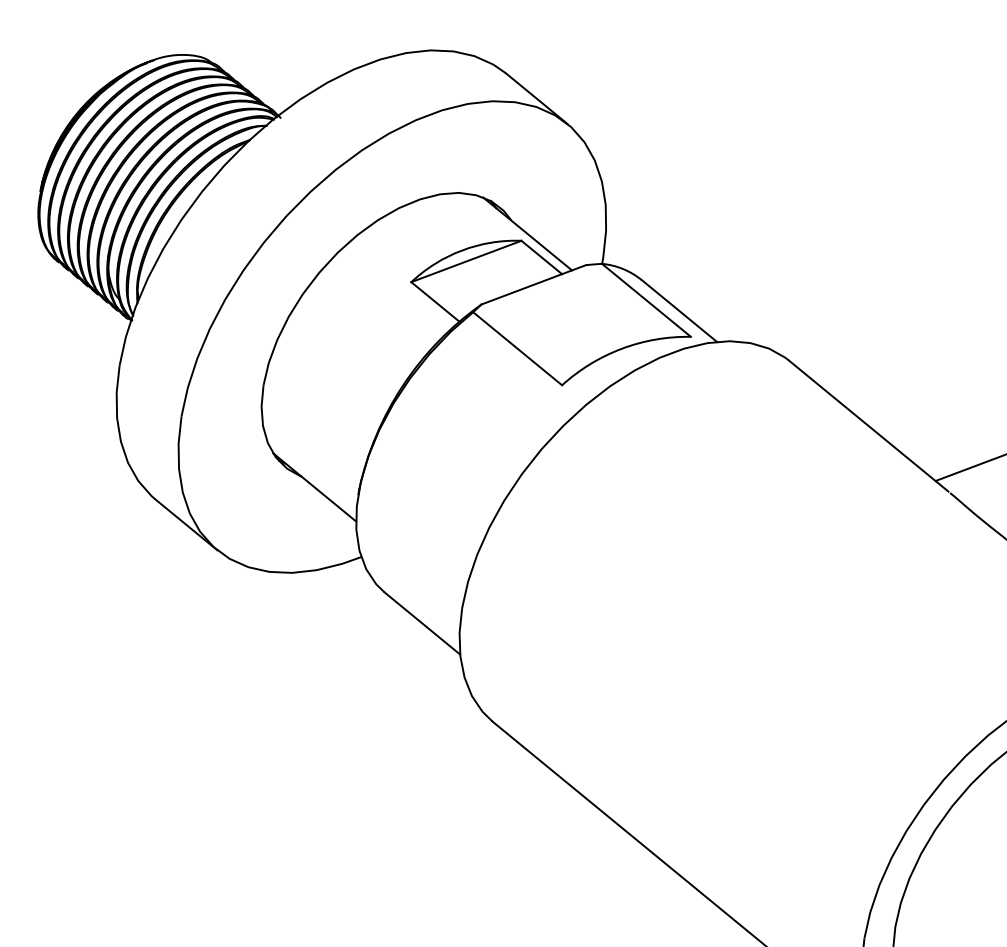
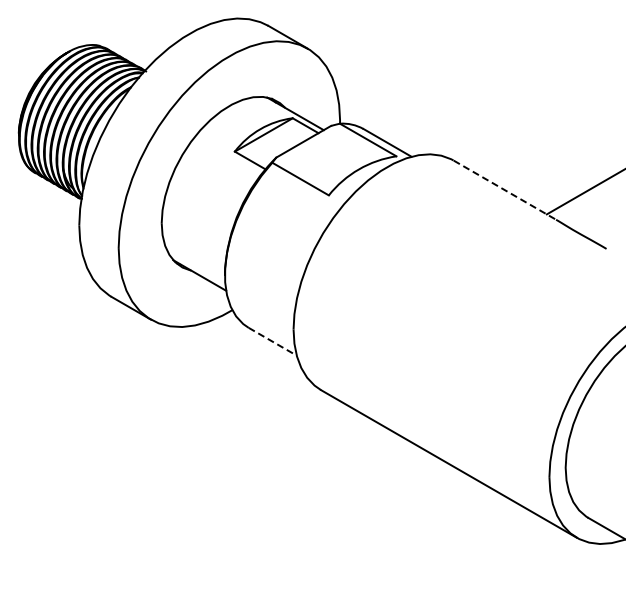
line: (869, 425) -> (504, 189), solid -> dashed
line: (422, 623) -> (272, 341), solid -> dashed

